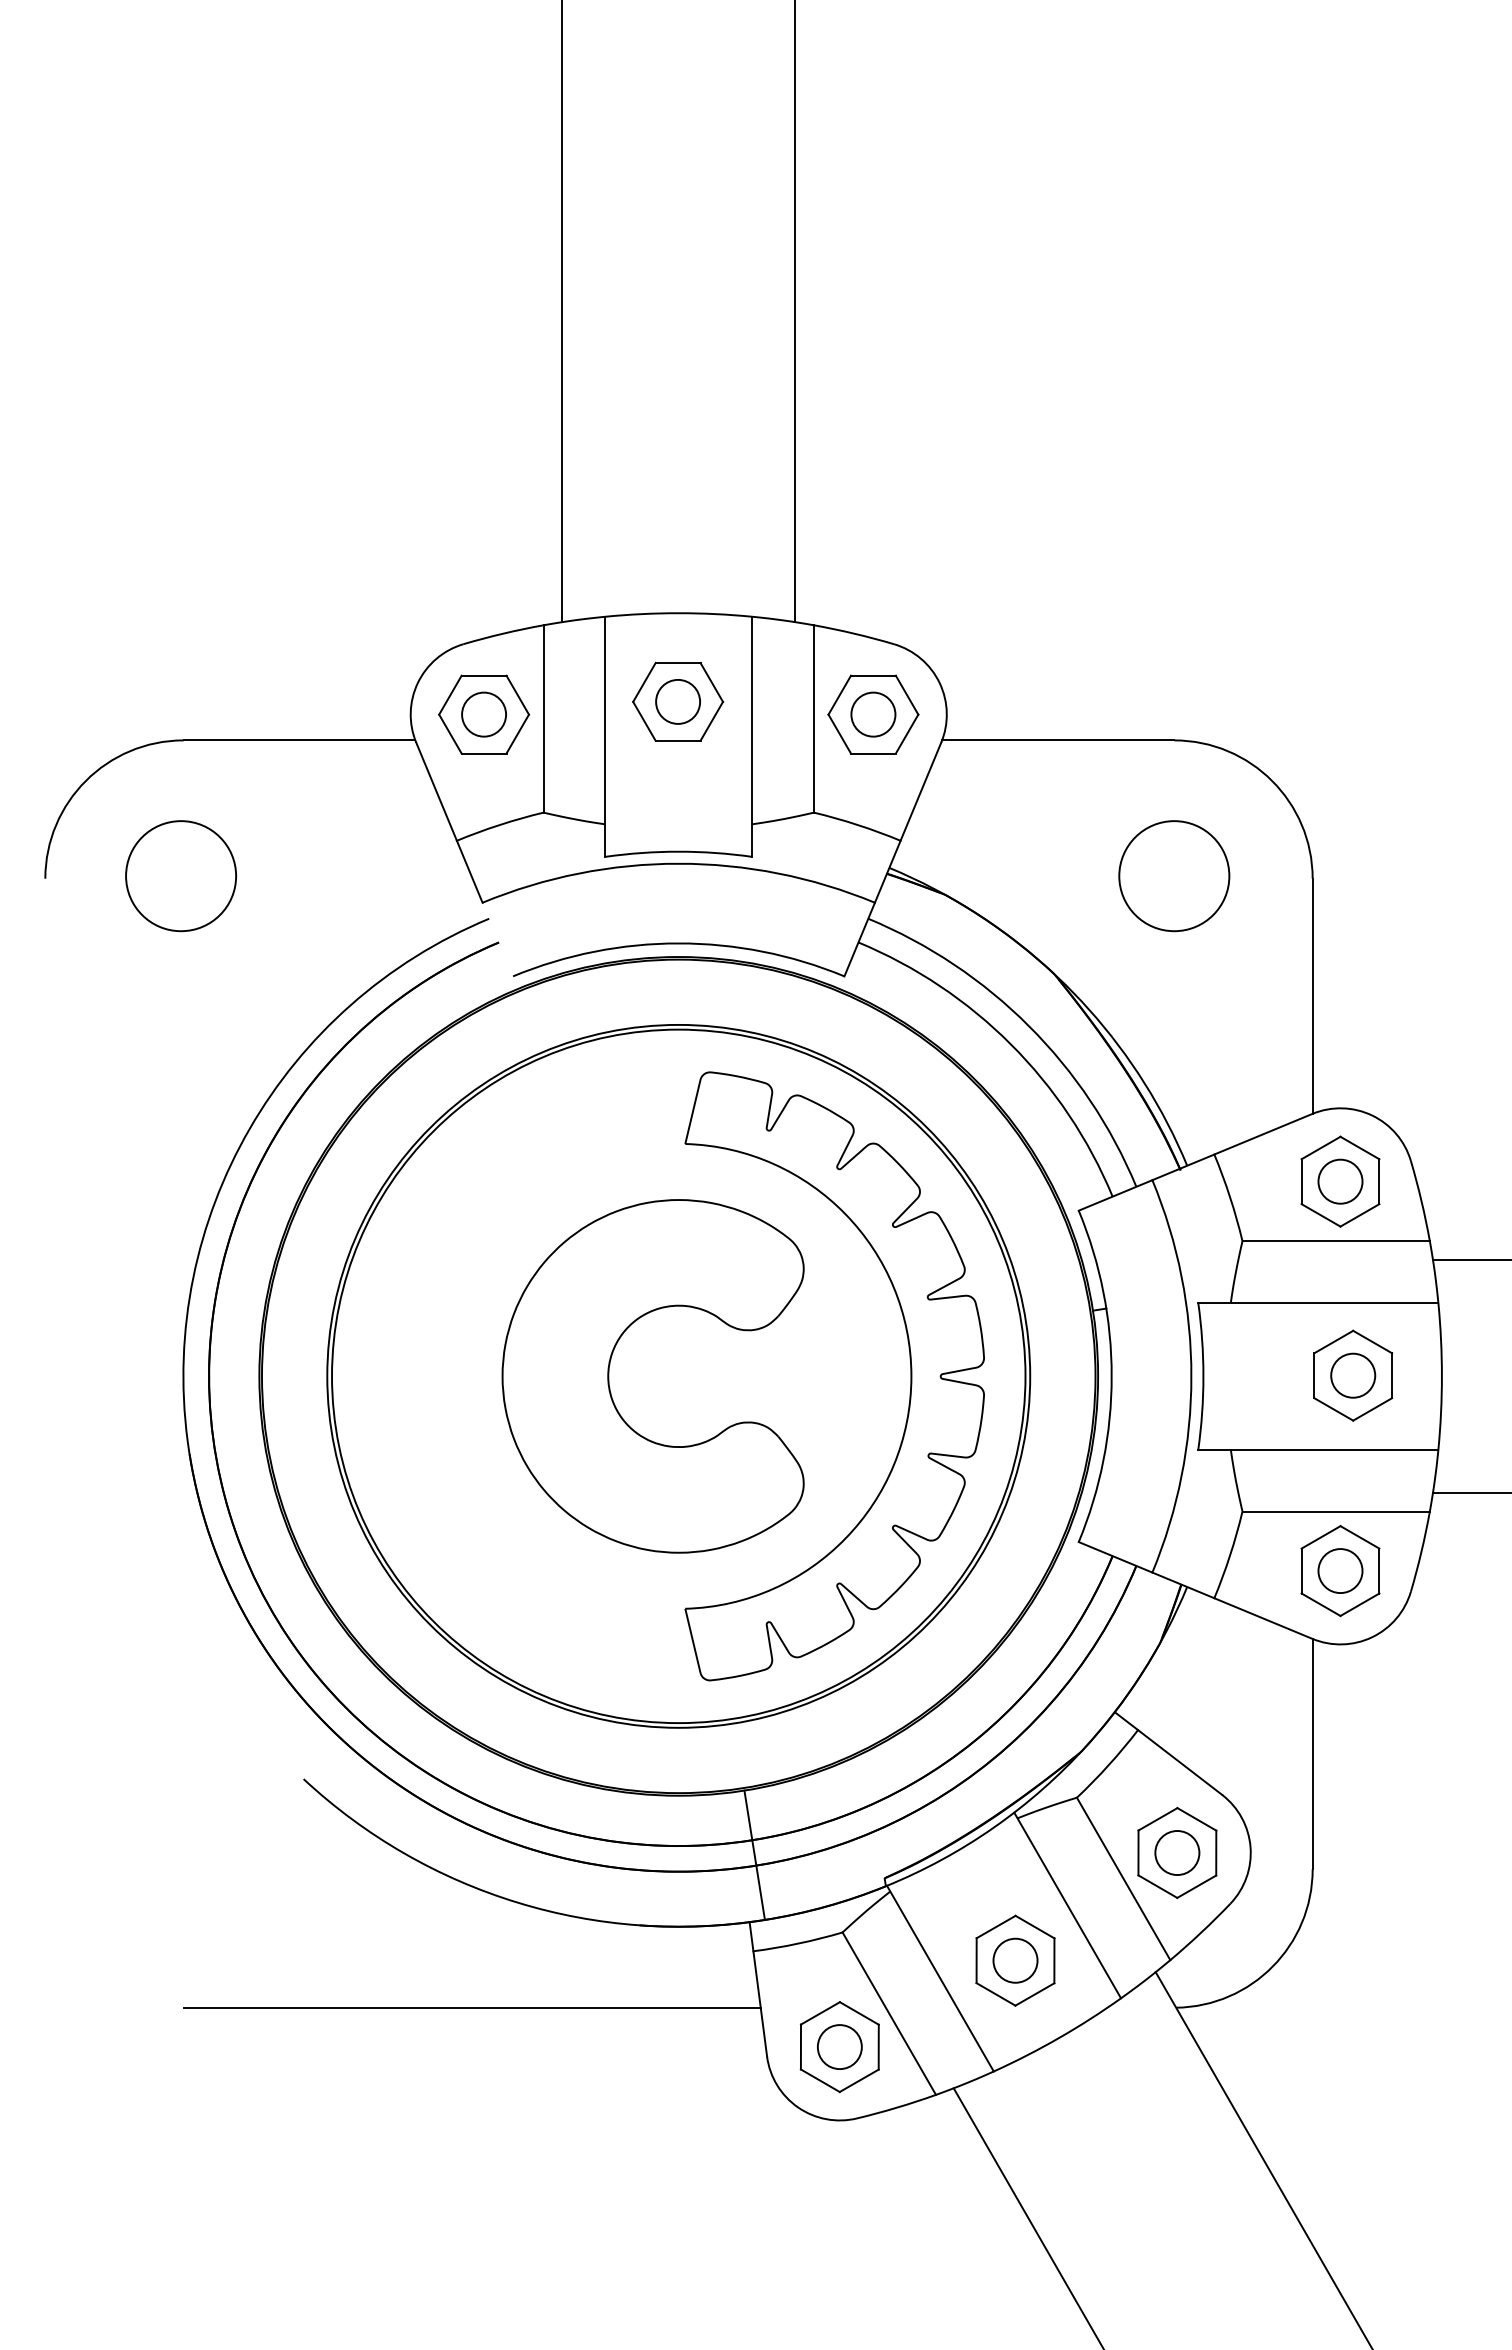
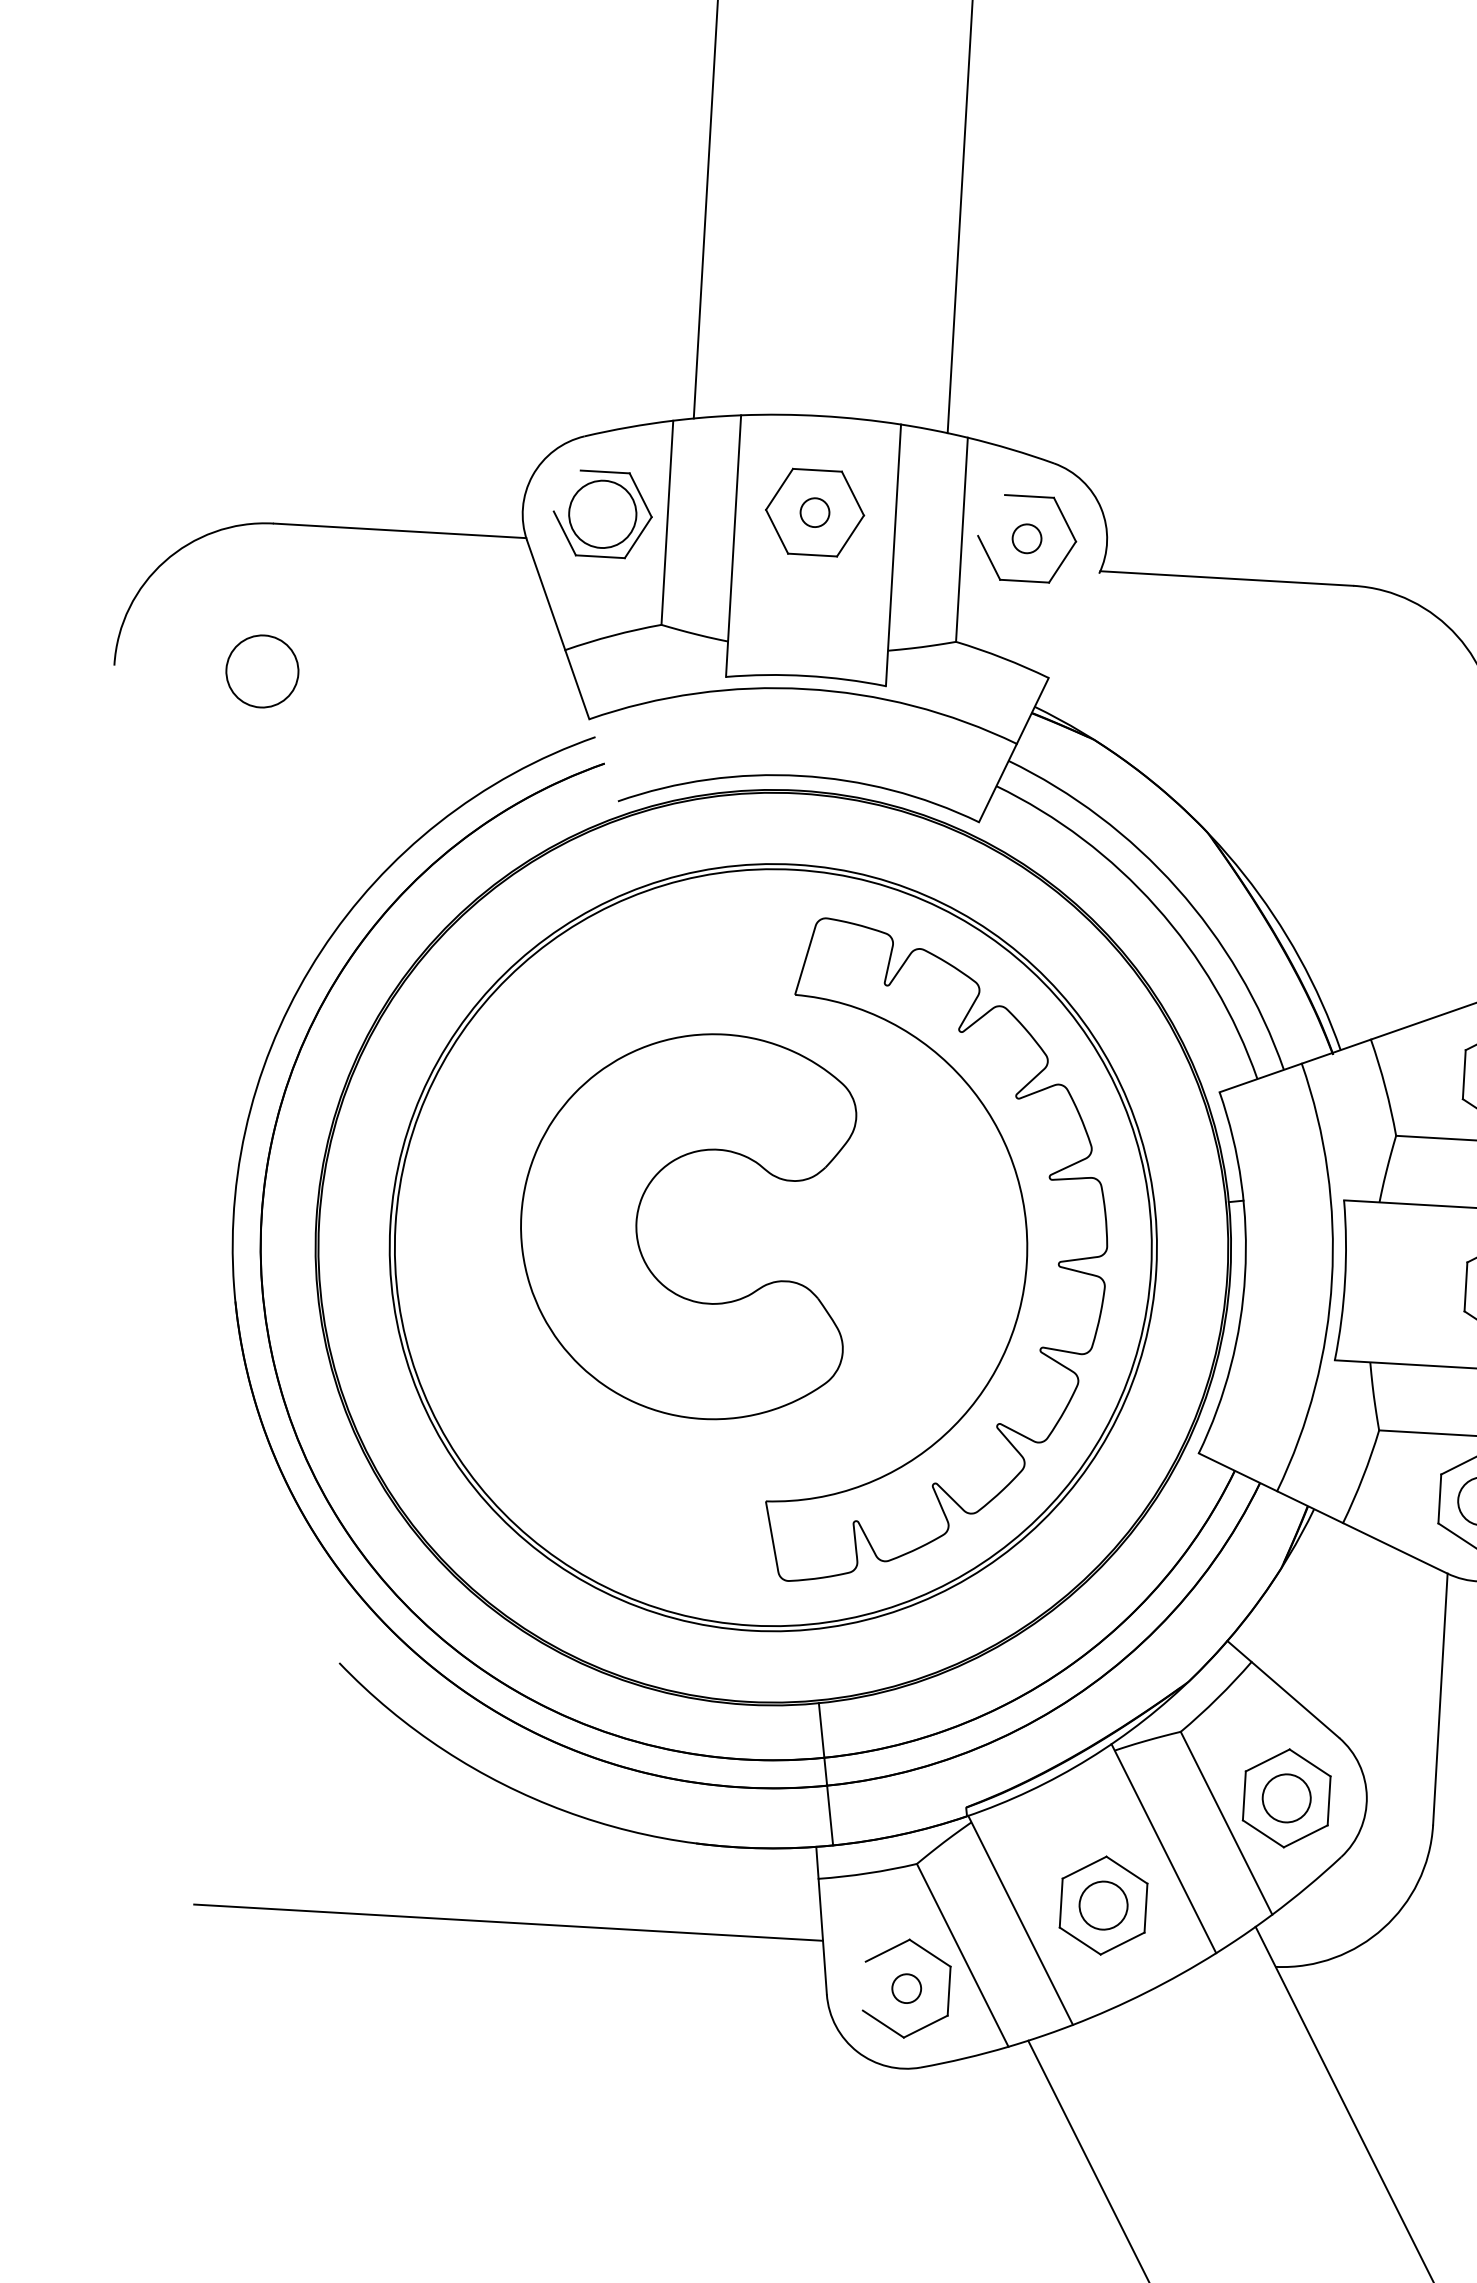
line: (450, 694) -> (567, 490), removed
line: (839, 694) -> (991, 514), removed
circle: (678, 701) -> (815, 512), size x0.6
circle: (484, 714) -> (603, 514), size x1.4
circle: (873, 714) -> (1027, 538), size x0.6
line: (920, 791) -> (1073, 625), removed
circle: (180, 876) -> (261, 671), size x0.6
circle: (1174, 876) -> (1344, 734), removed
part: (609, 1376) -> (637, 1222), moved
line: (800, 2046) -> (863, 1985), removed
circle: (839, 2047) -> (906, 1989), size x0.6

